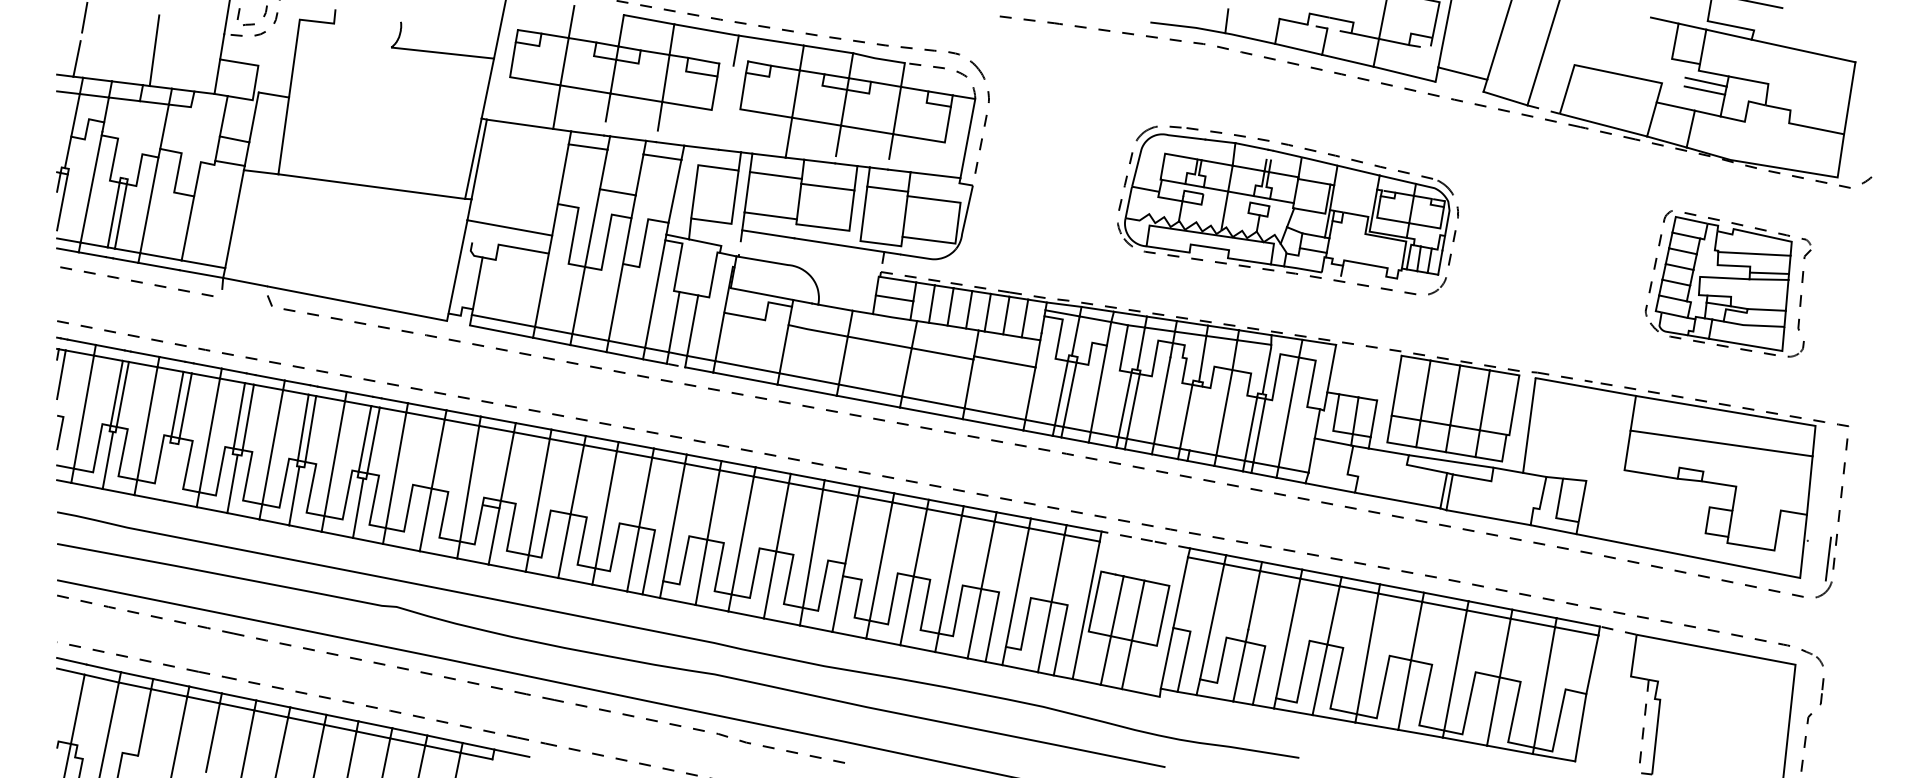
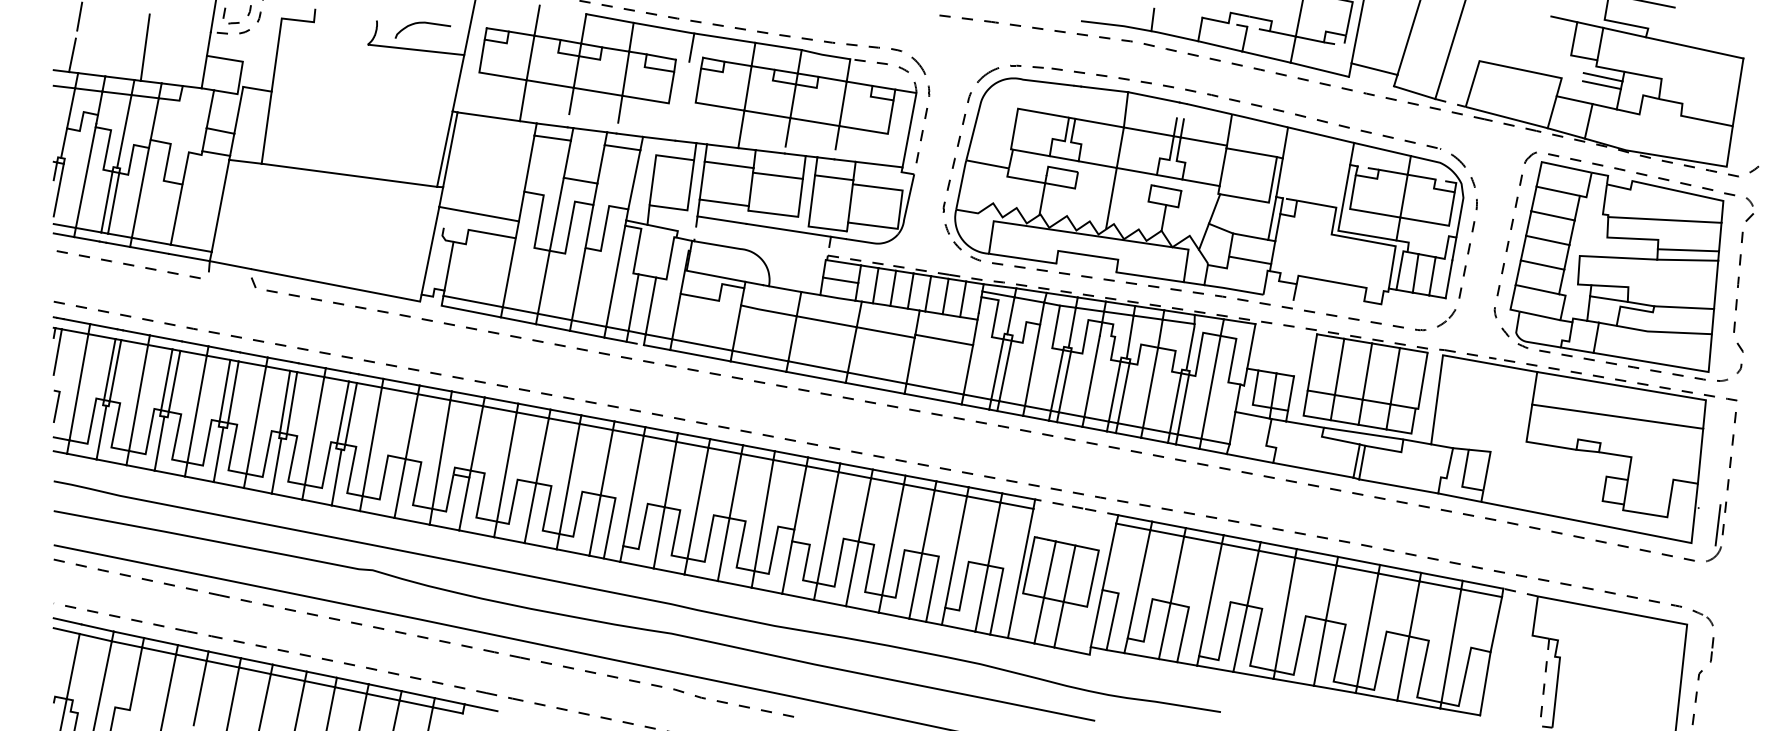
curve: (449, 25) -> (422, 23), added
line: (132, 139) -> (124, 131), added
part: (1287, 210) -> (1209, 197), size x1.67
part: (1727, 283) -> (1623, 266), size x1.67
line: (1195, 418) -> (1123, 393), added
line: (169, 472) -> (159, 443), added

